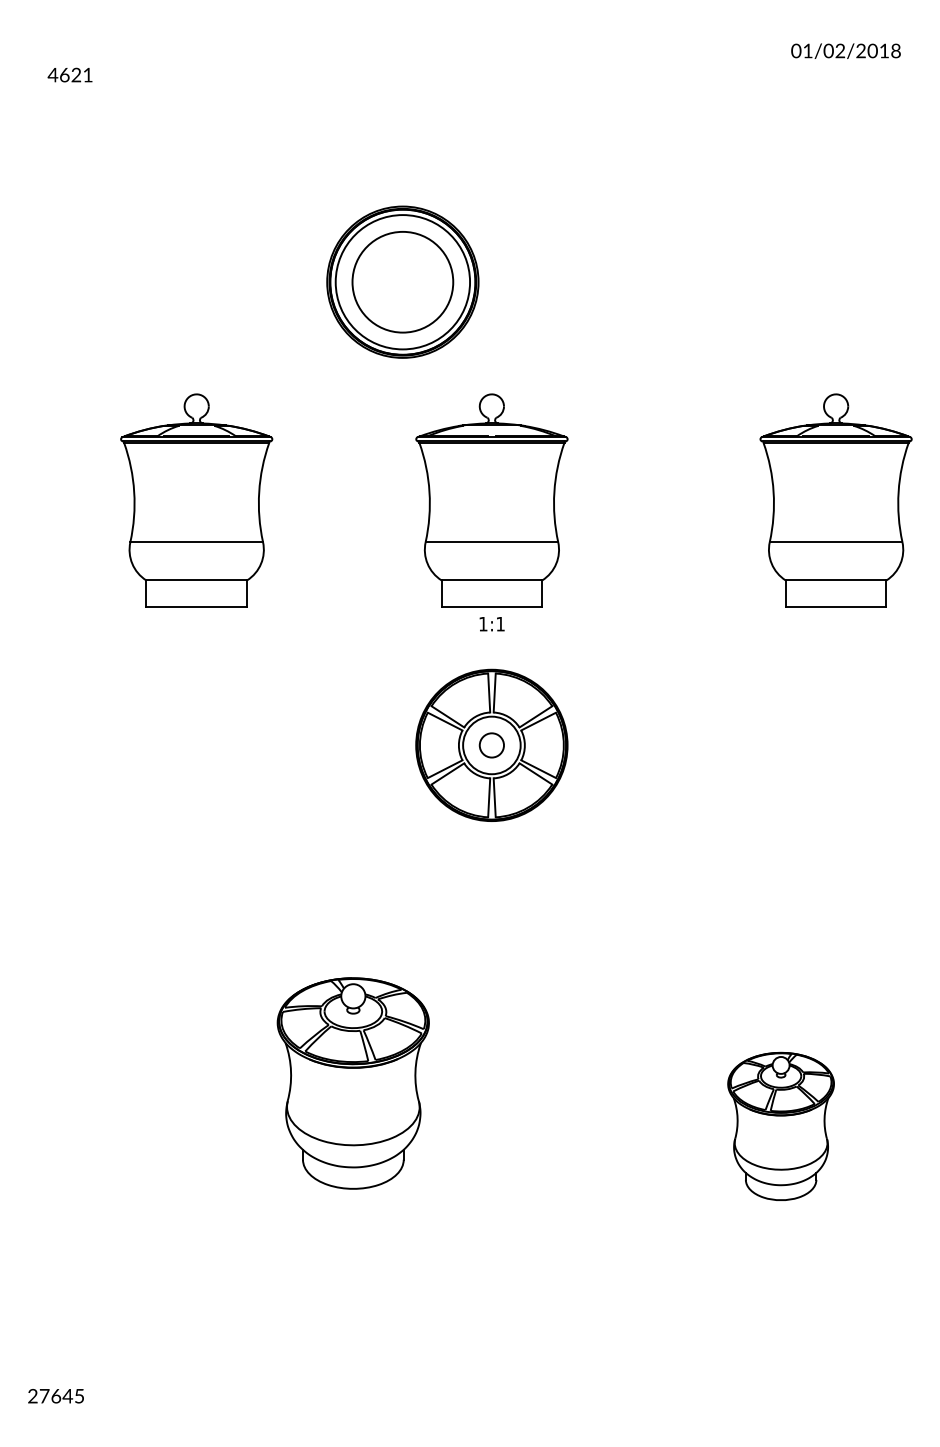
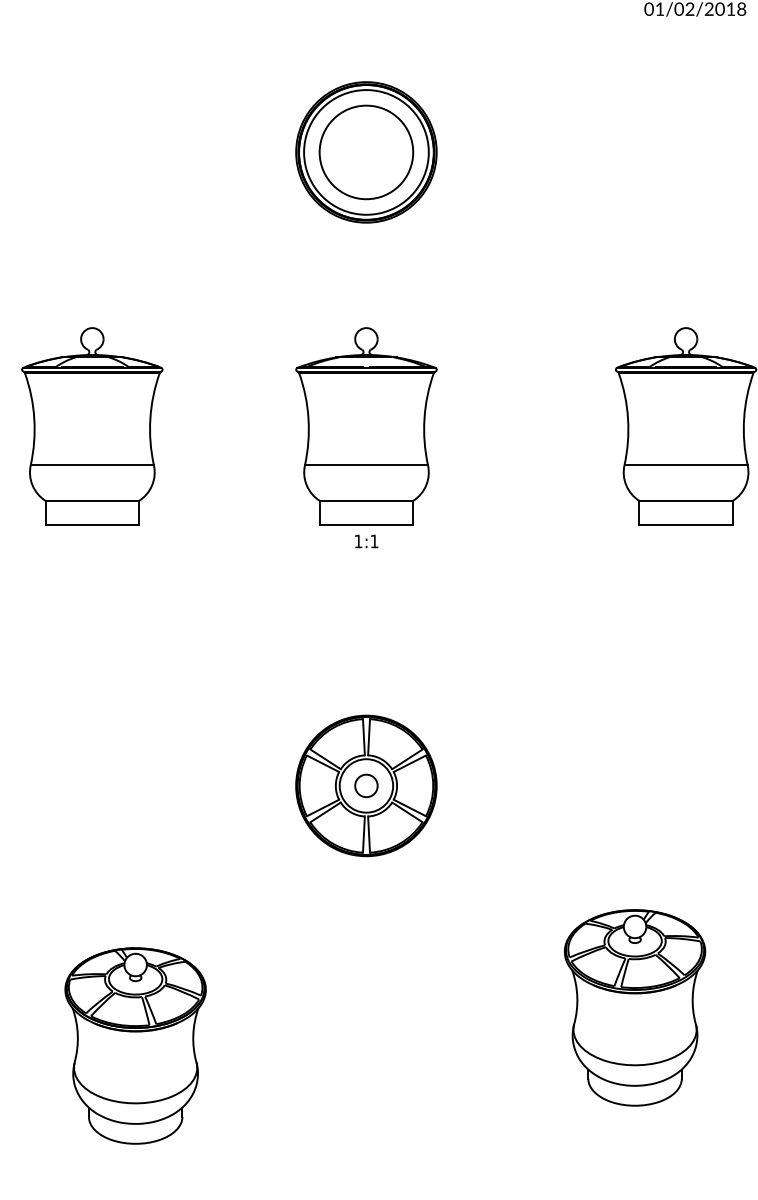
part: (402, 281) -> (366, 151), moved
part: (491, 744) -> (366, 785), moved
part: (352, 1083) -> (134, 1045), moved
part: (780, 1126) -> (634, 1007), size x1.43

